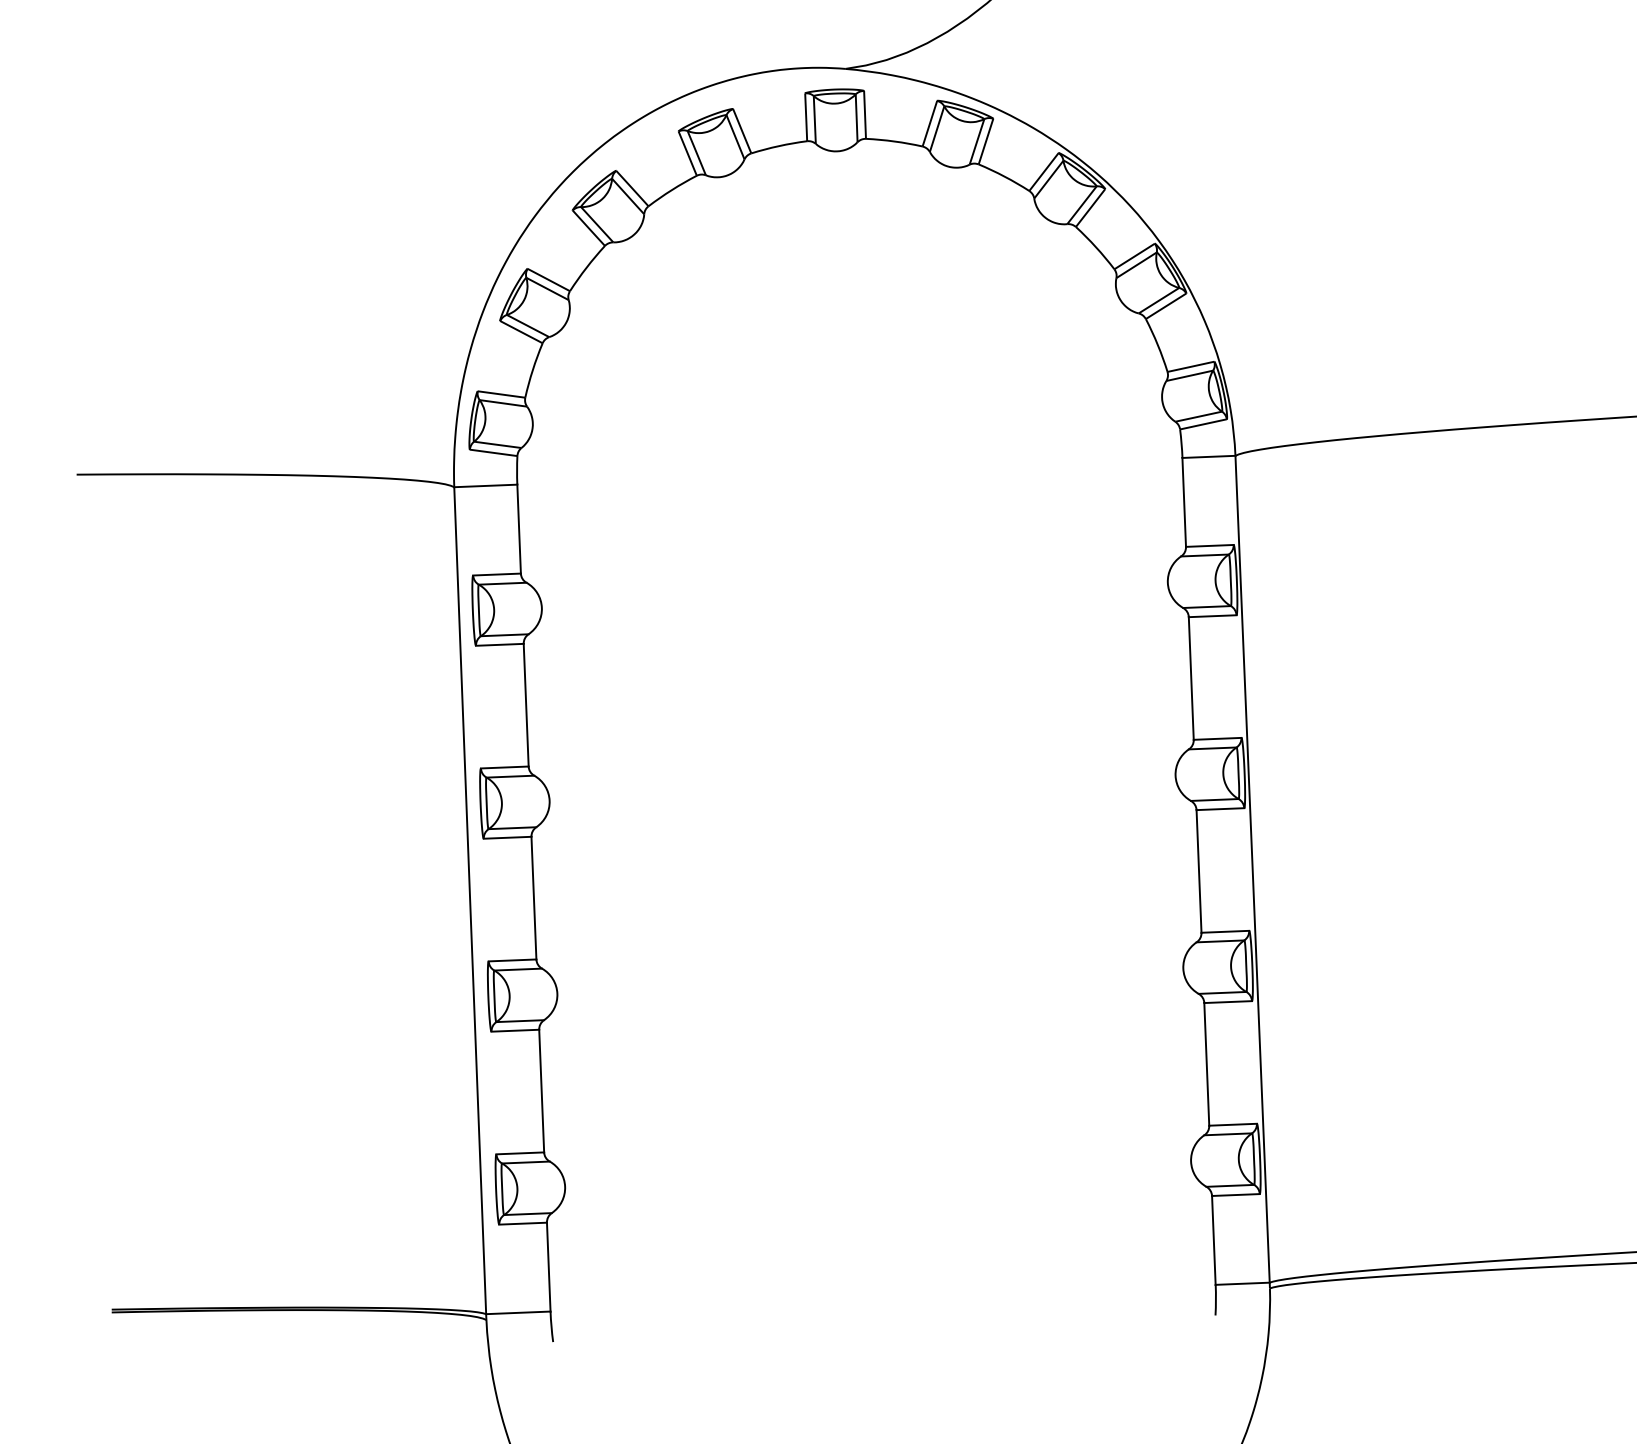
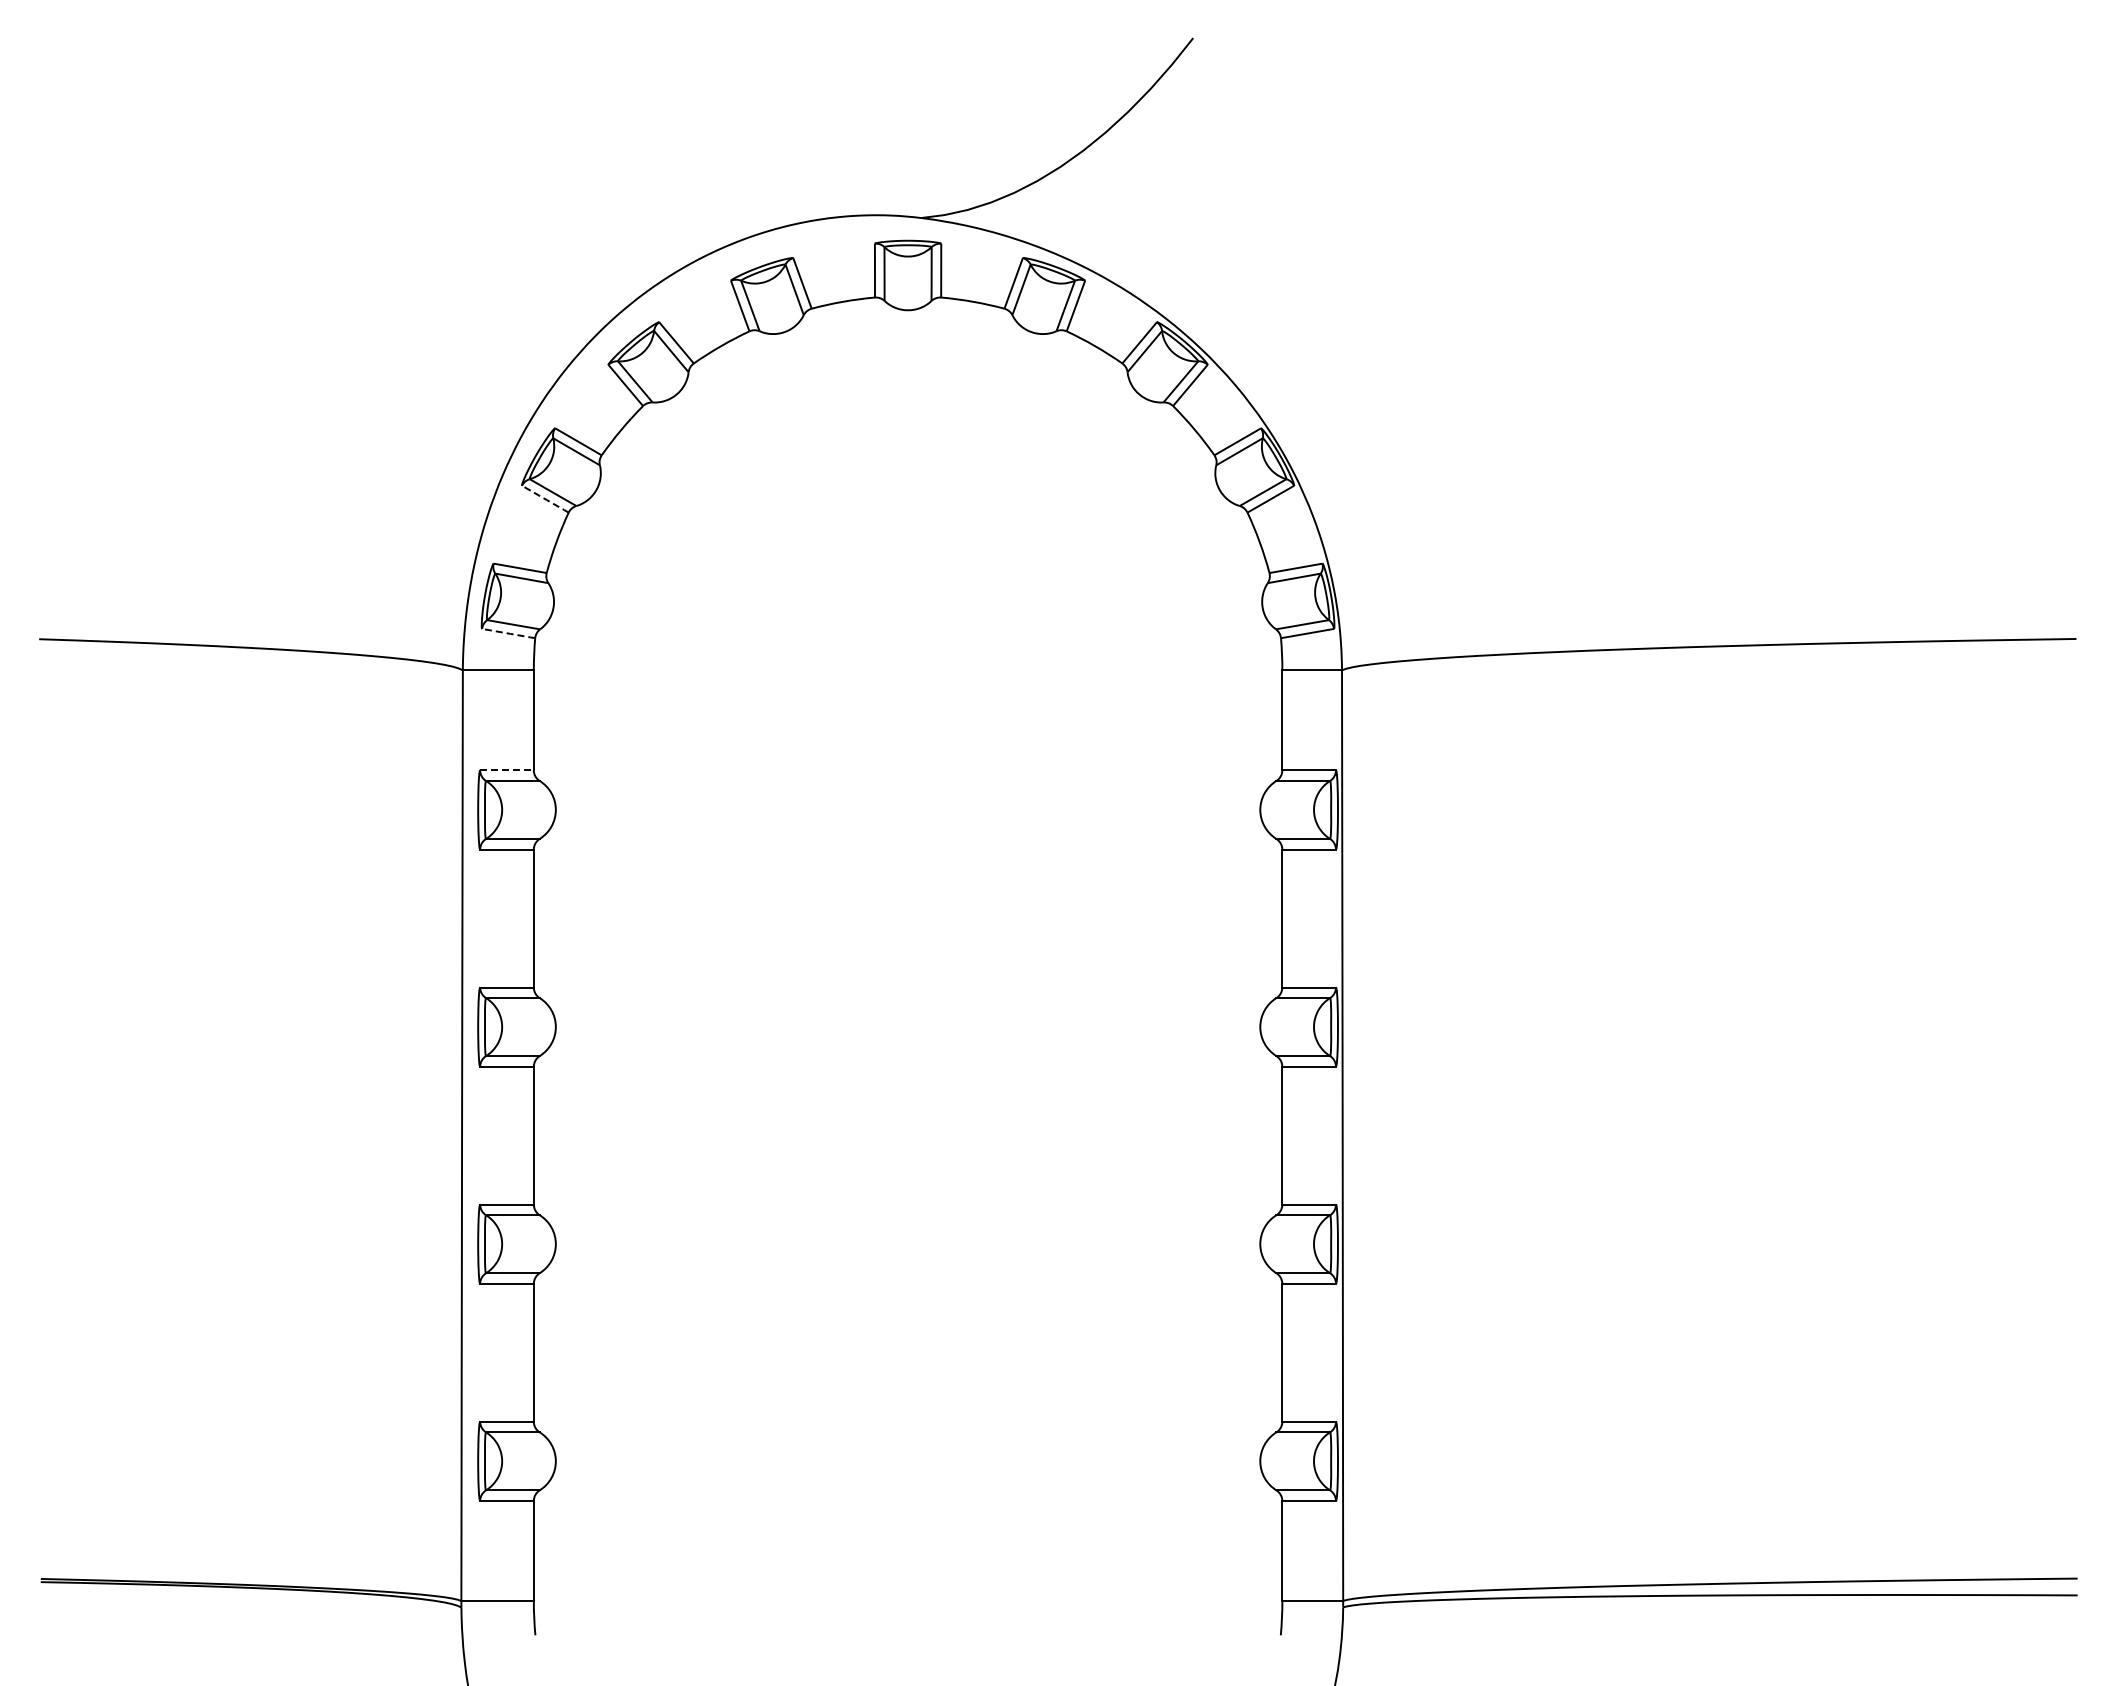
line: (522, 333) -> (546, 500), solid -> dashed
line: (495, 452) -> (510, 633), solid -> dashed
line: (497, 574) -> (507, 770), solid -> dashed

